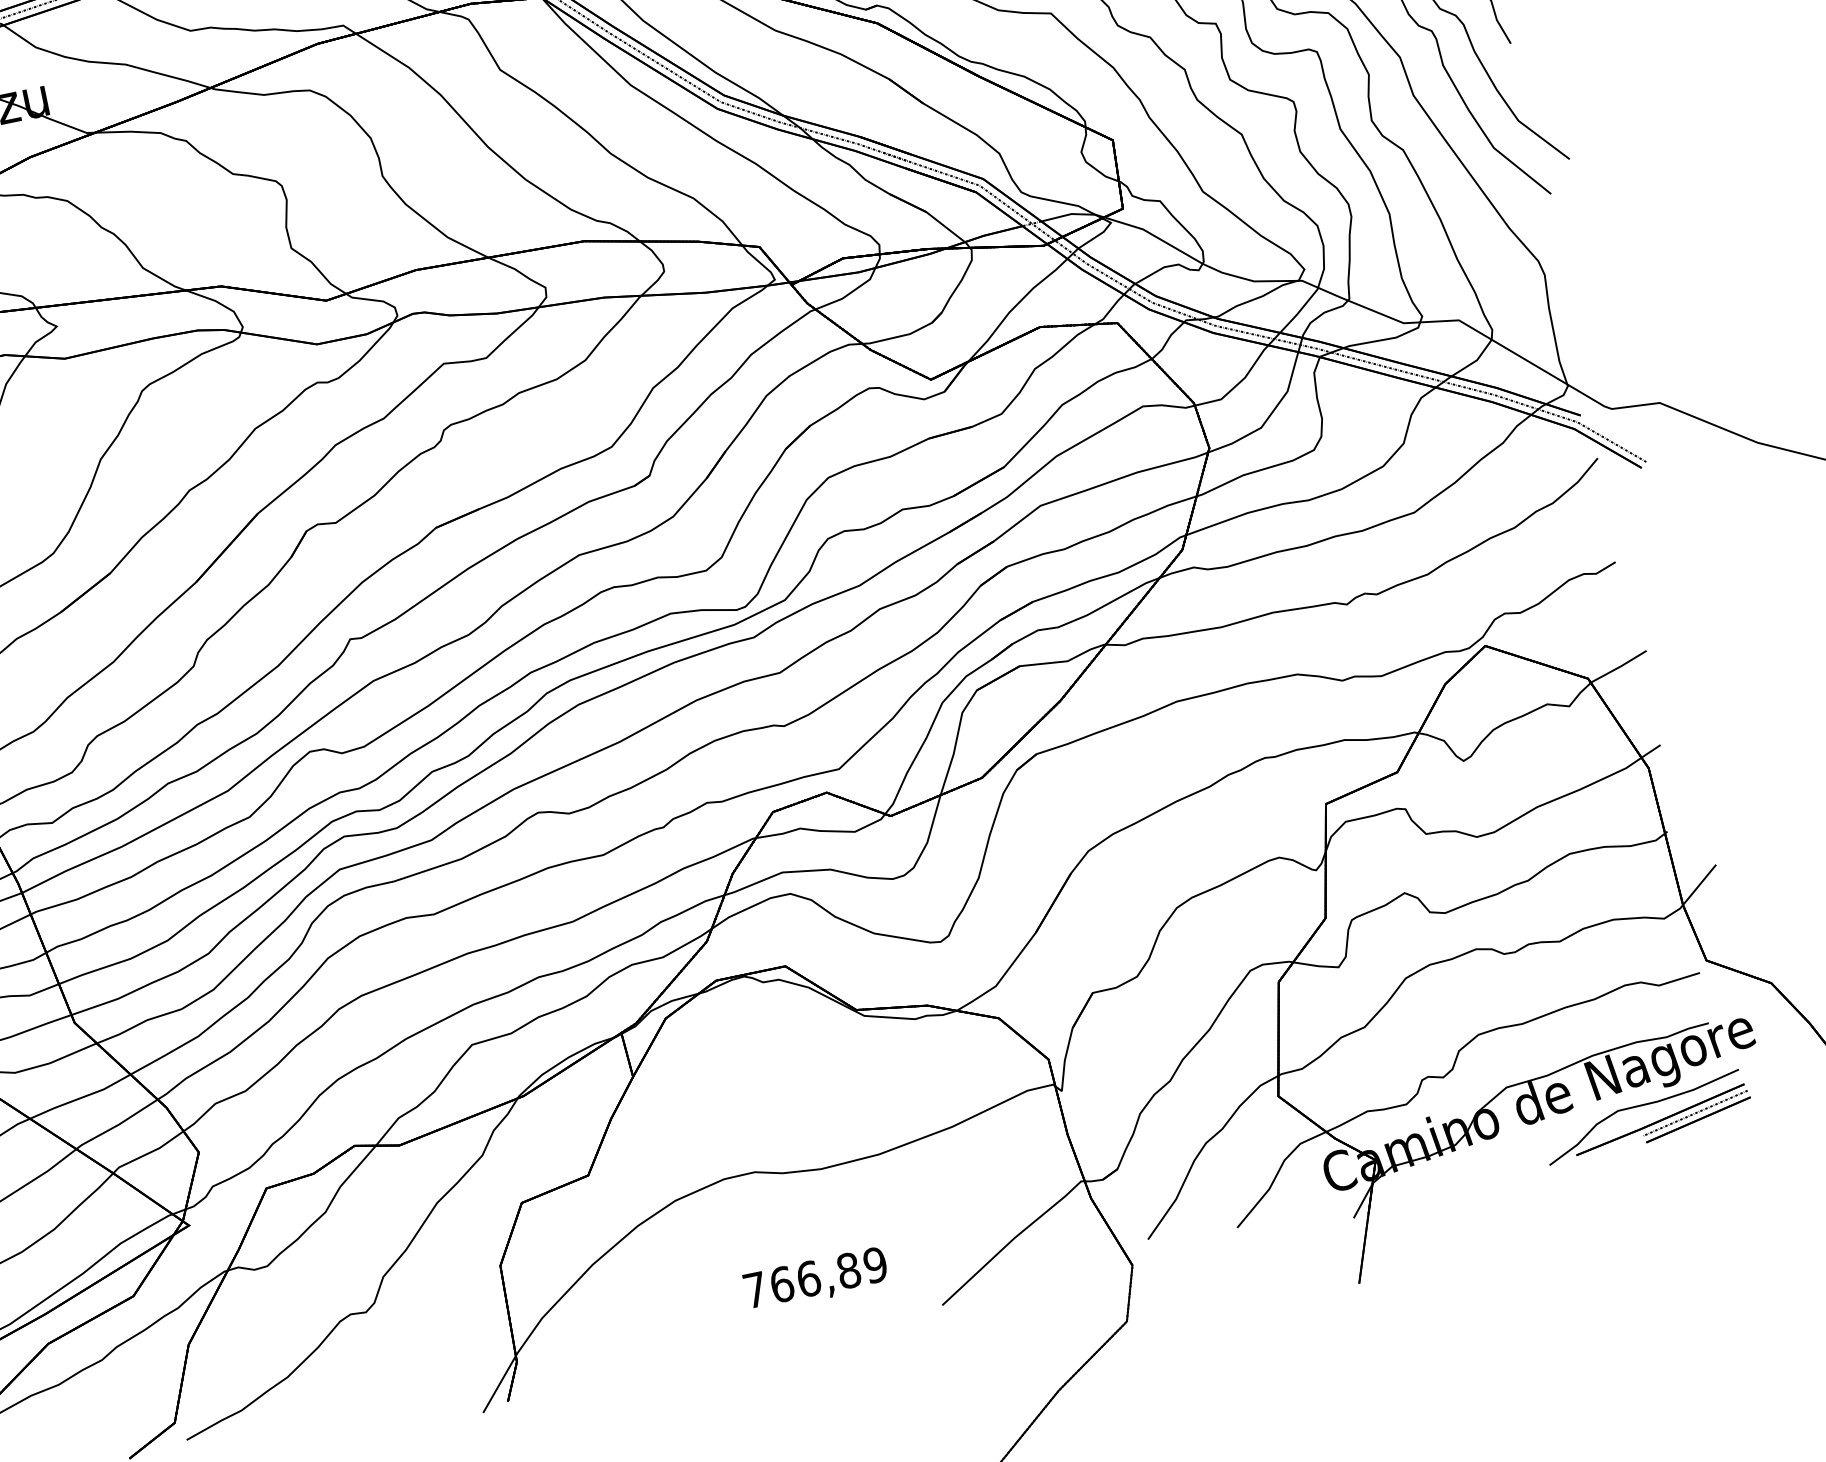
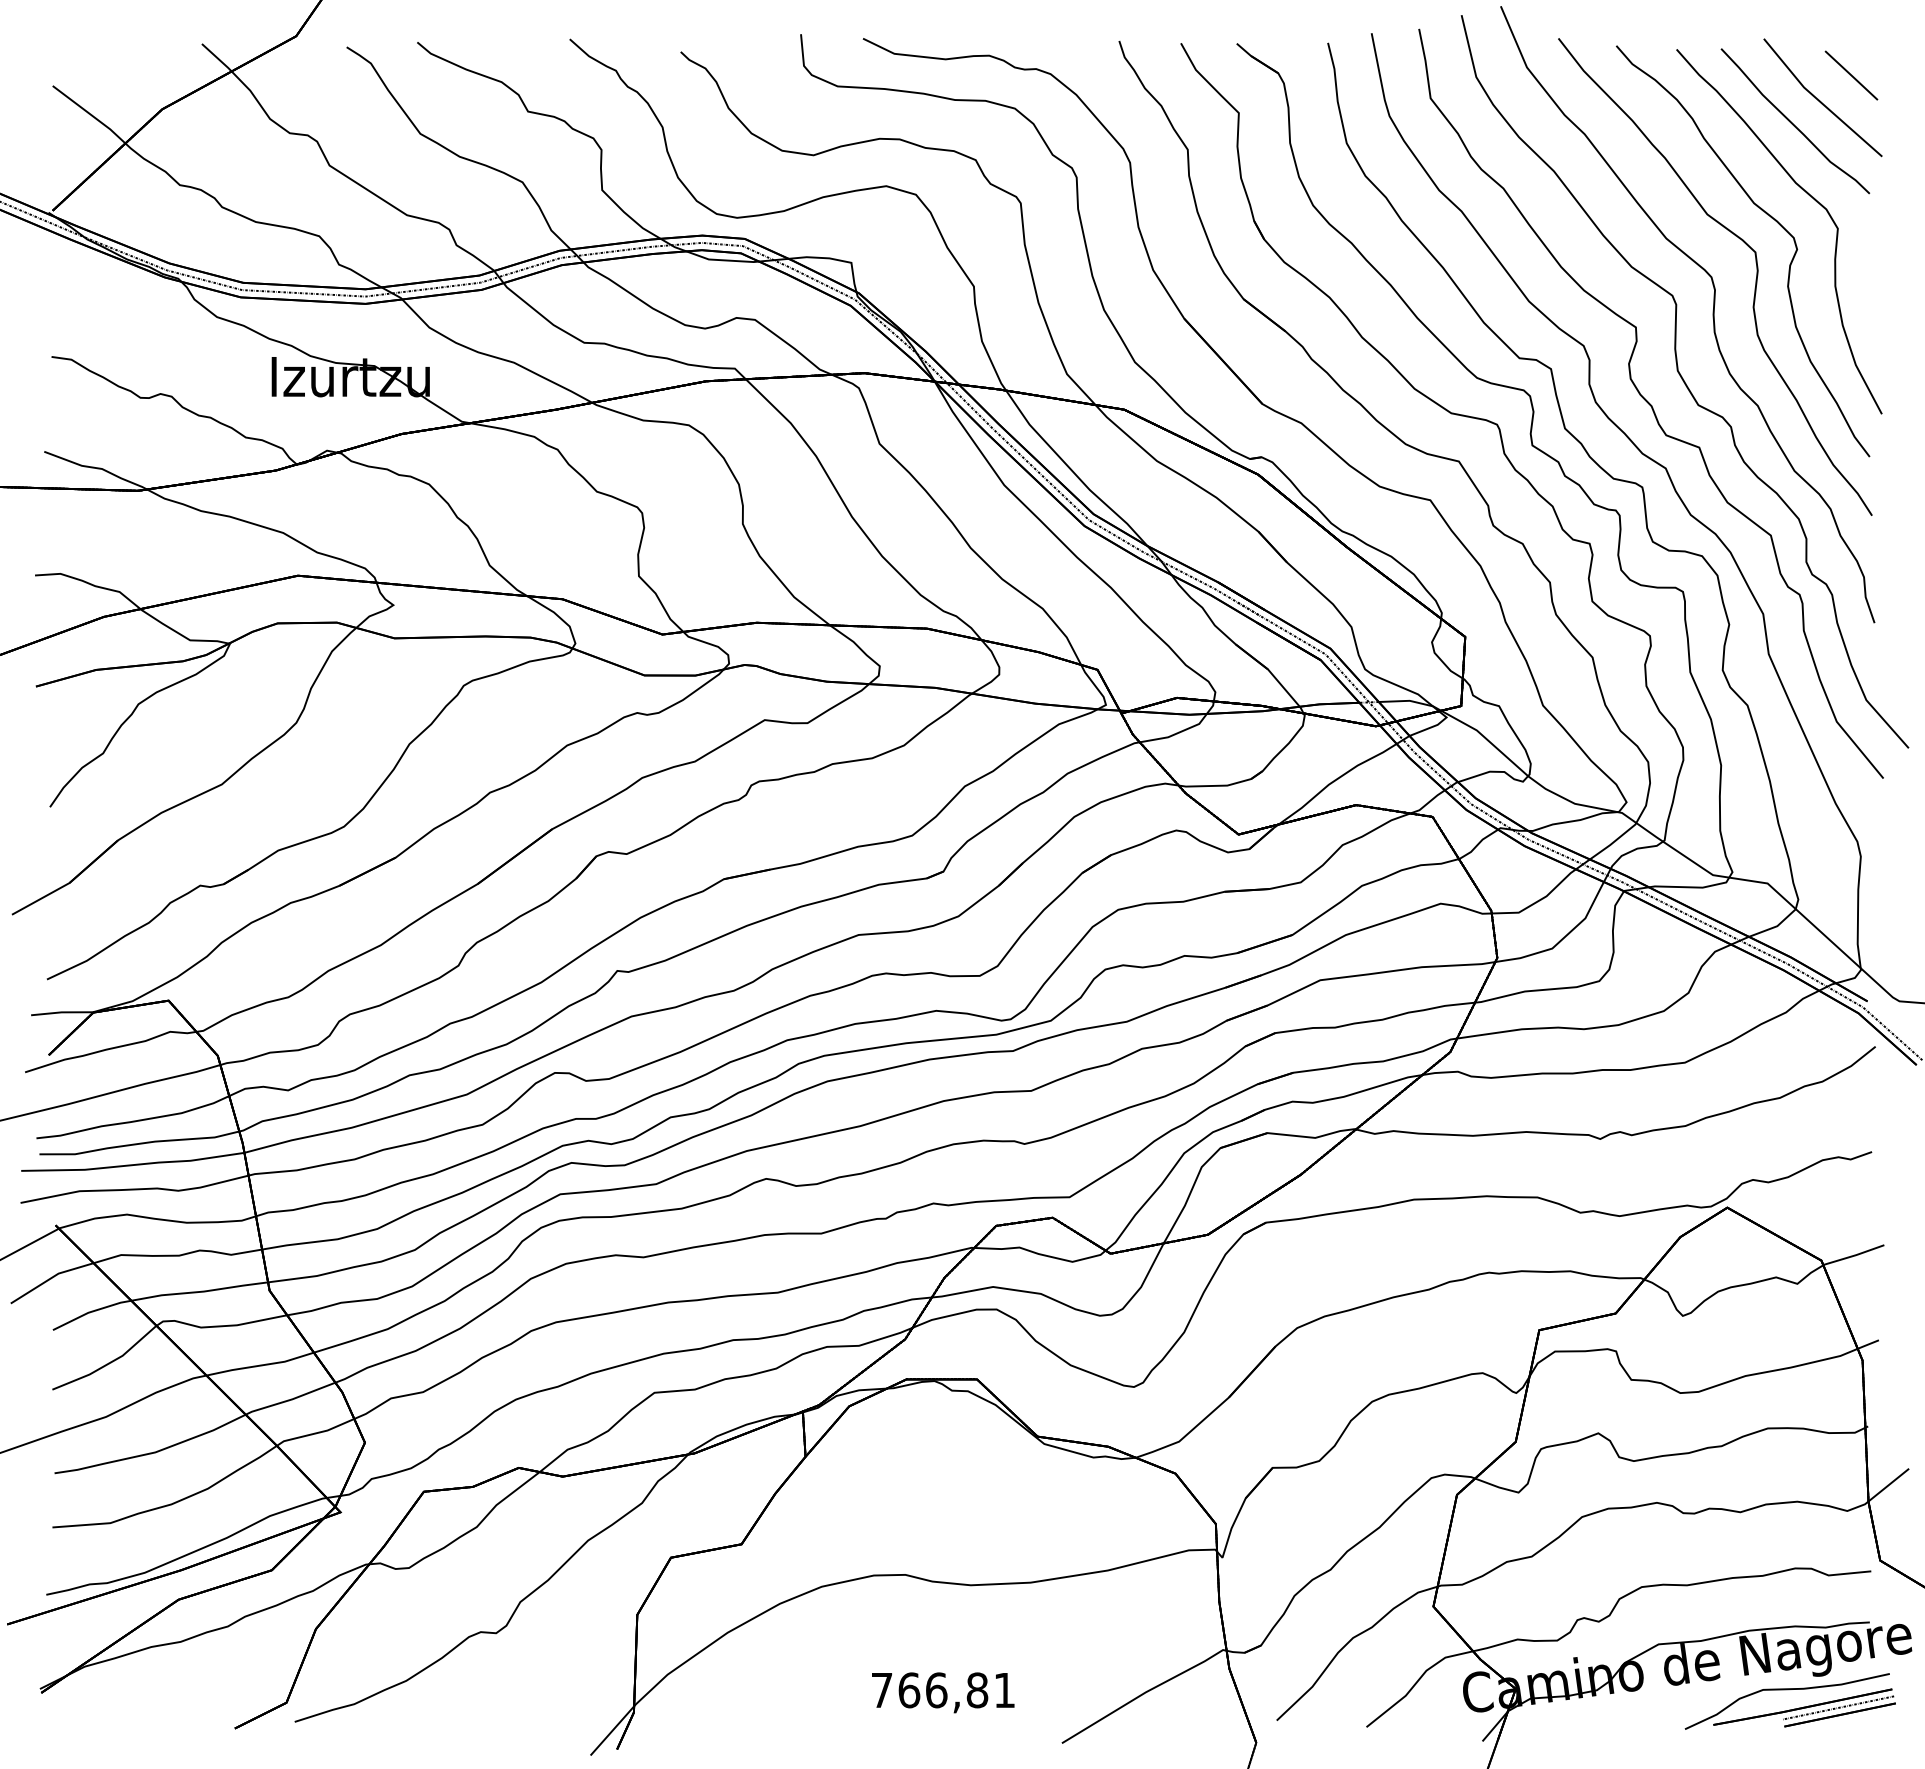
text: (875, 1265) -> (1004, 1690), 766,89 -> 766,81

